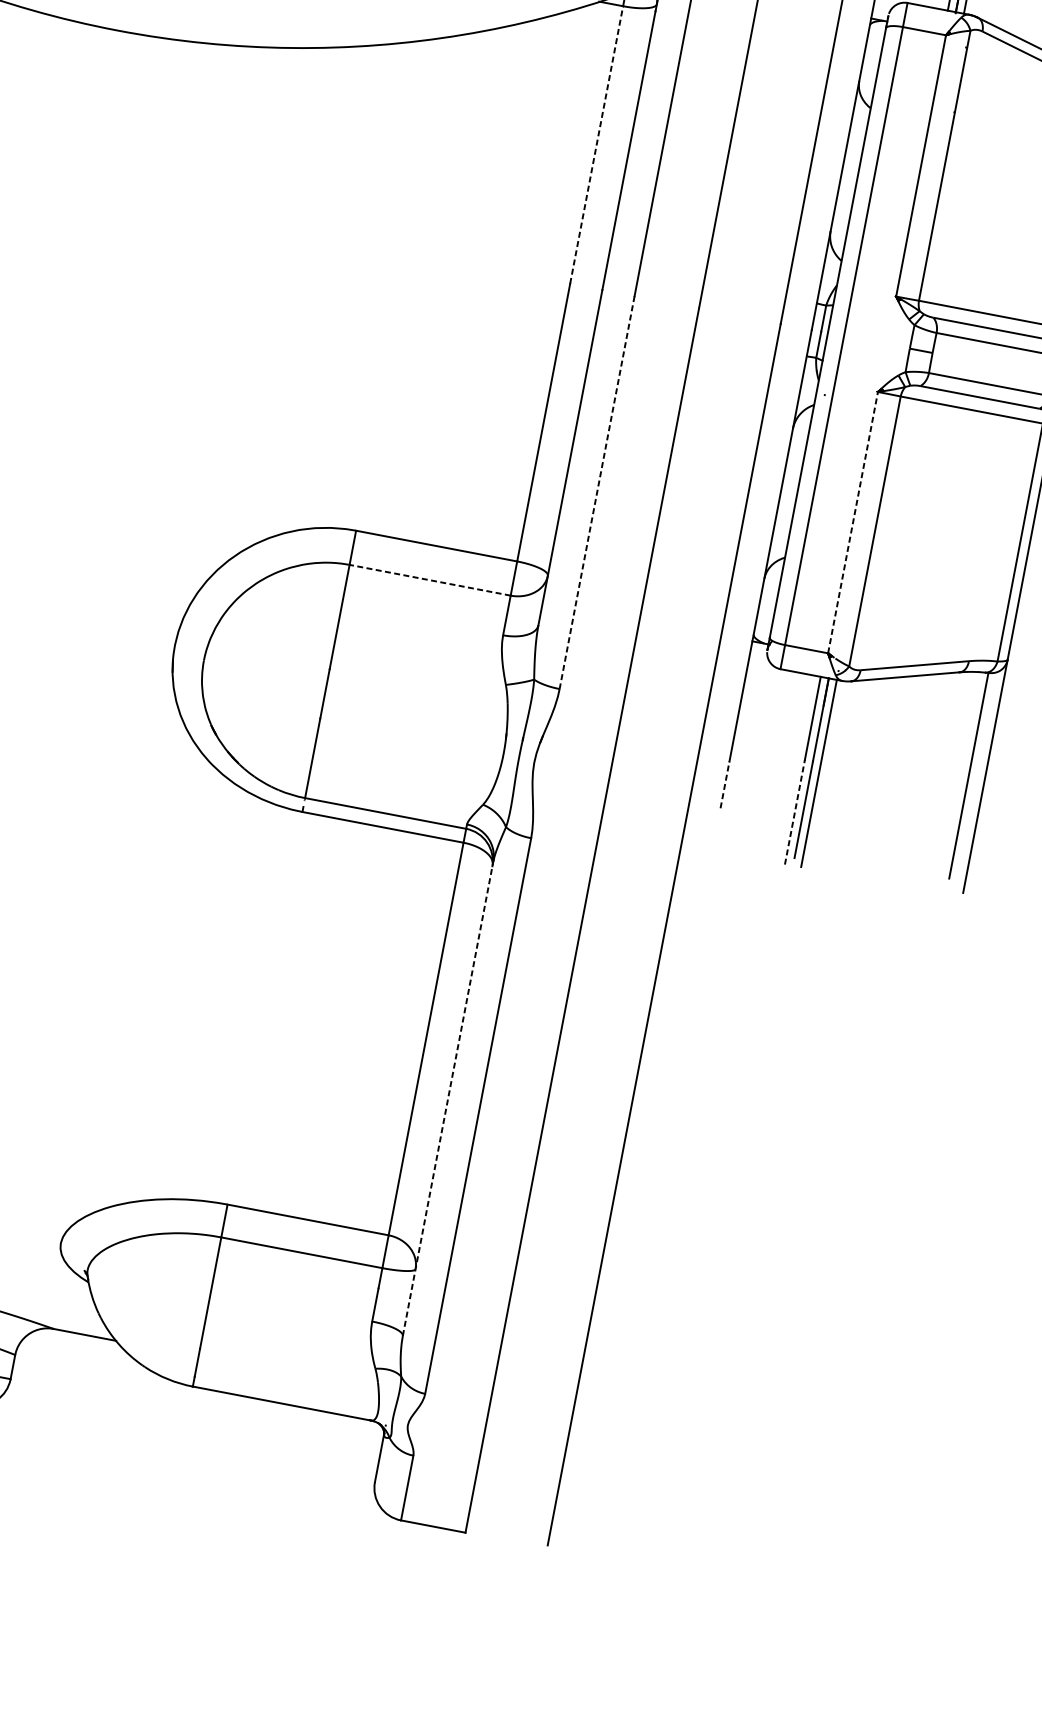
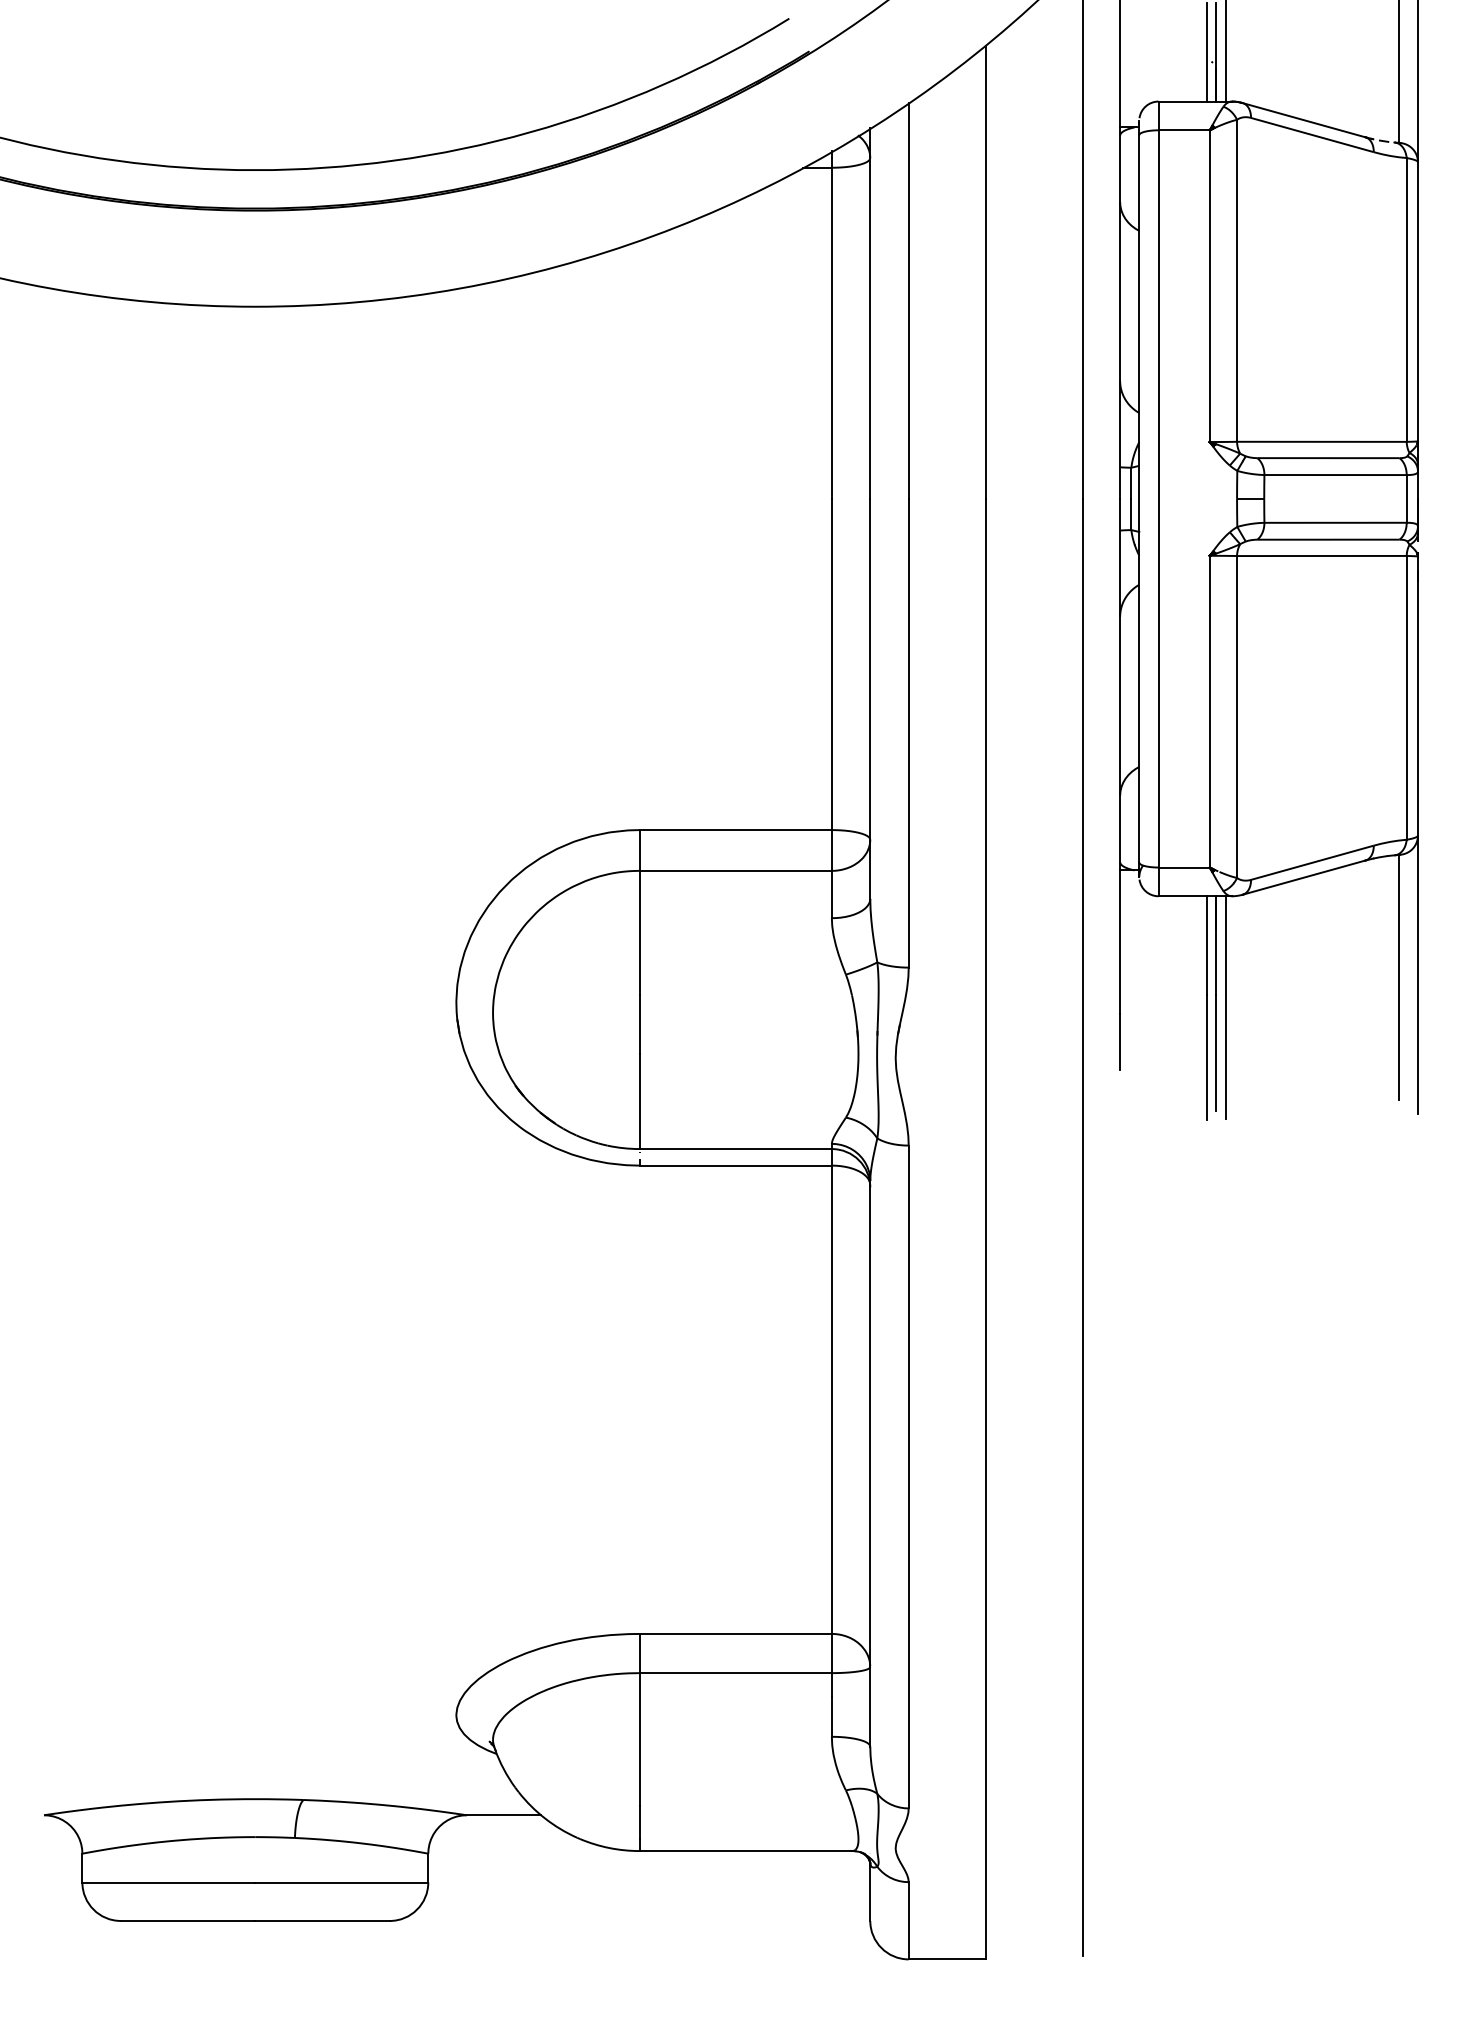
line: (596, 145) -> (831, 333), dashed -> solid
line: (596, 492) -> (908, 733), dashed -> solid
line: (852, 522) -> (1209, 711), dashed -> solid
line: (429, 579) -> (735, 870), dashed -> solid
line: (725, 784) -> (1120, 1041), dashed -> solid
line: (794, 812) -> (1206, 1057), dashed -> solid
line: (448, 1098) -> (870, 1463), dashed -> solid

